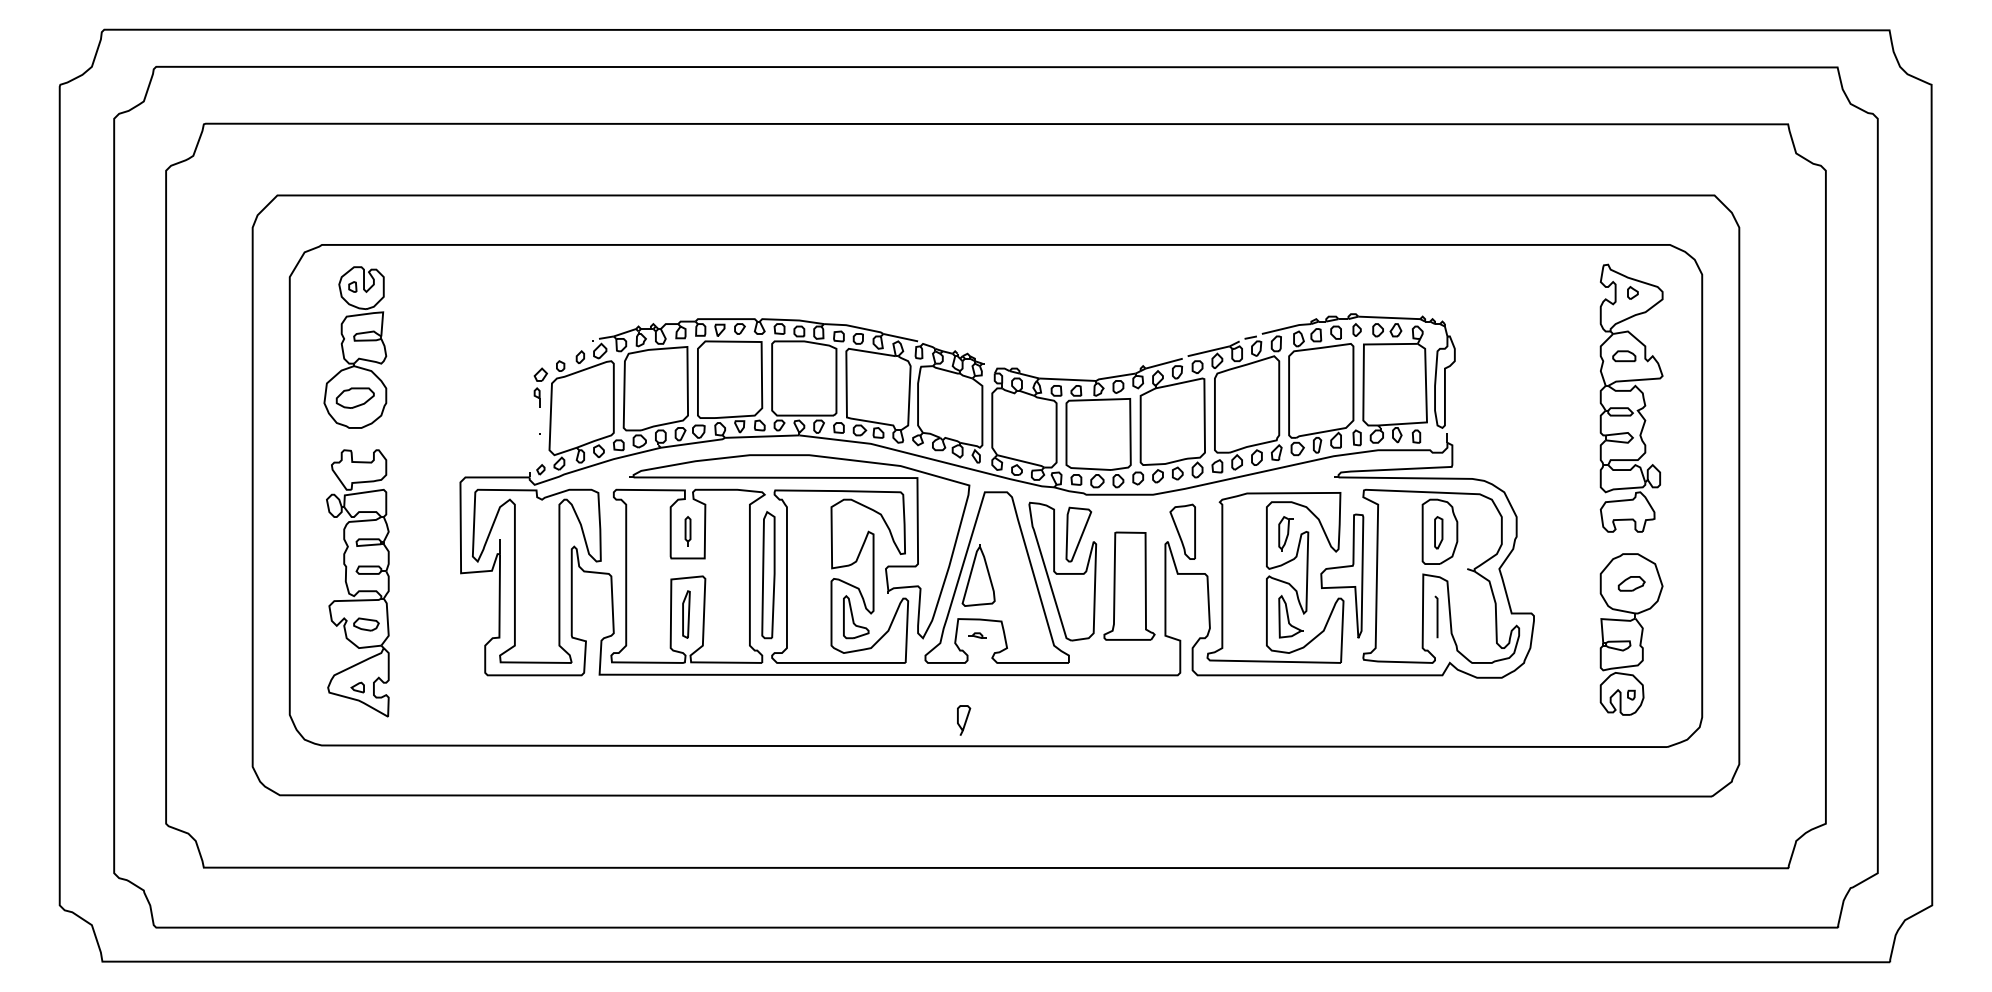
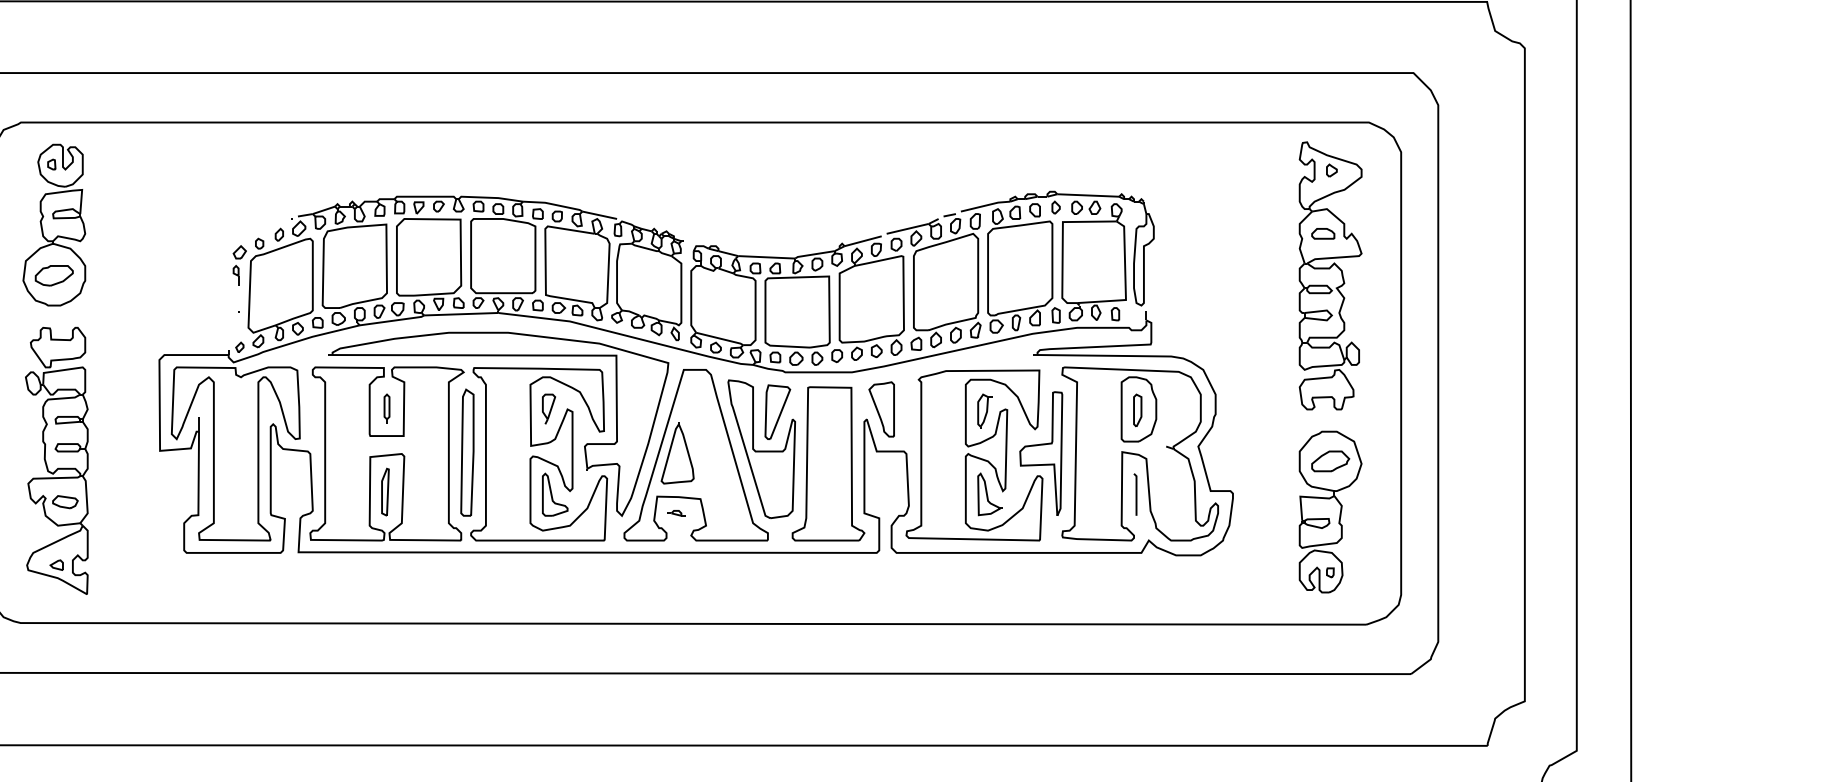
part: (1631, 583) -> (1330, 461), size x1.43
part: (1129, 585) -> (828, 463), size x1.43
part: (964, 720) -> (549, 409), moved

